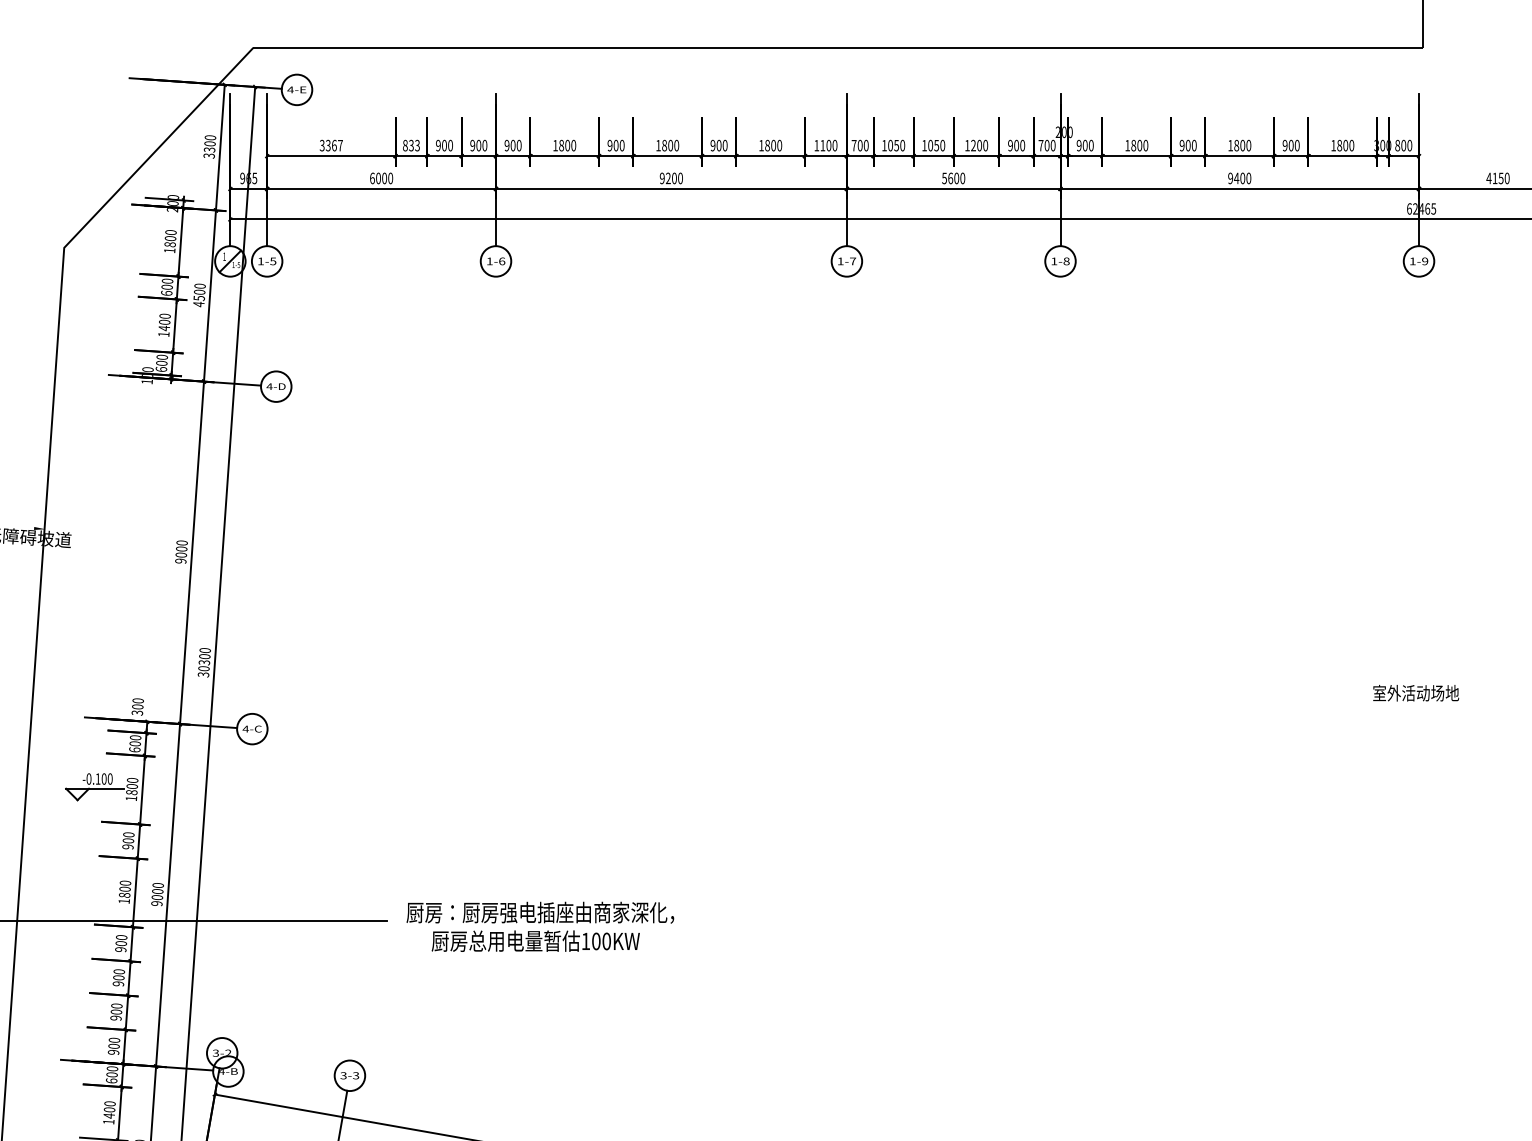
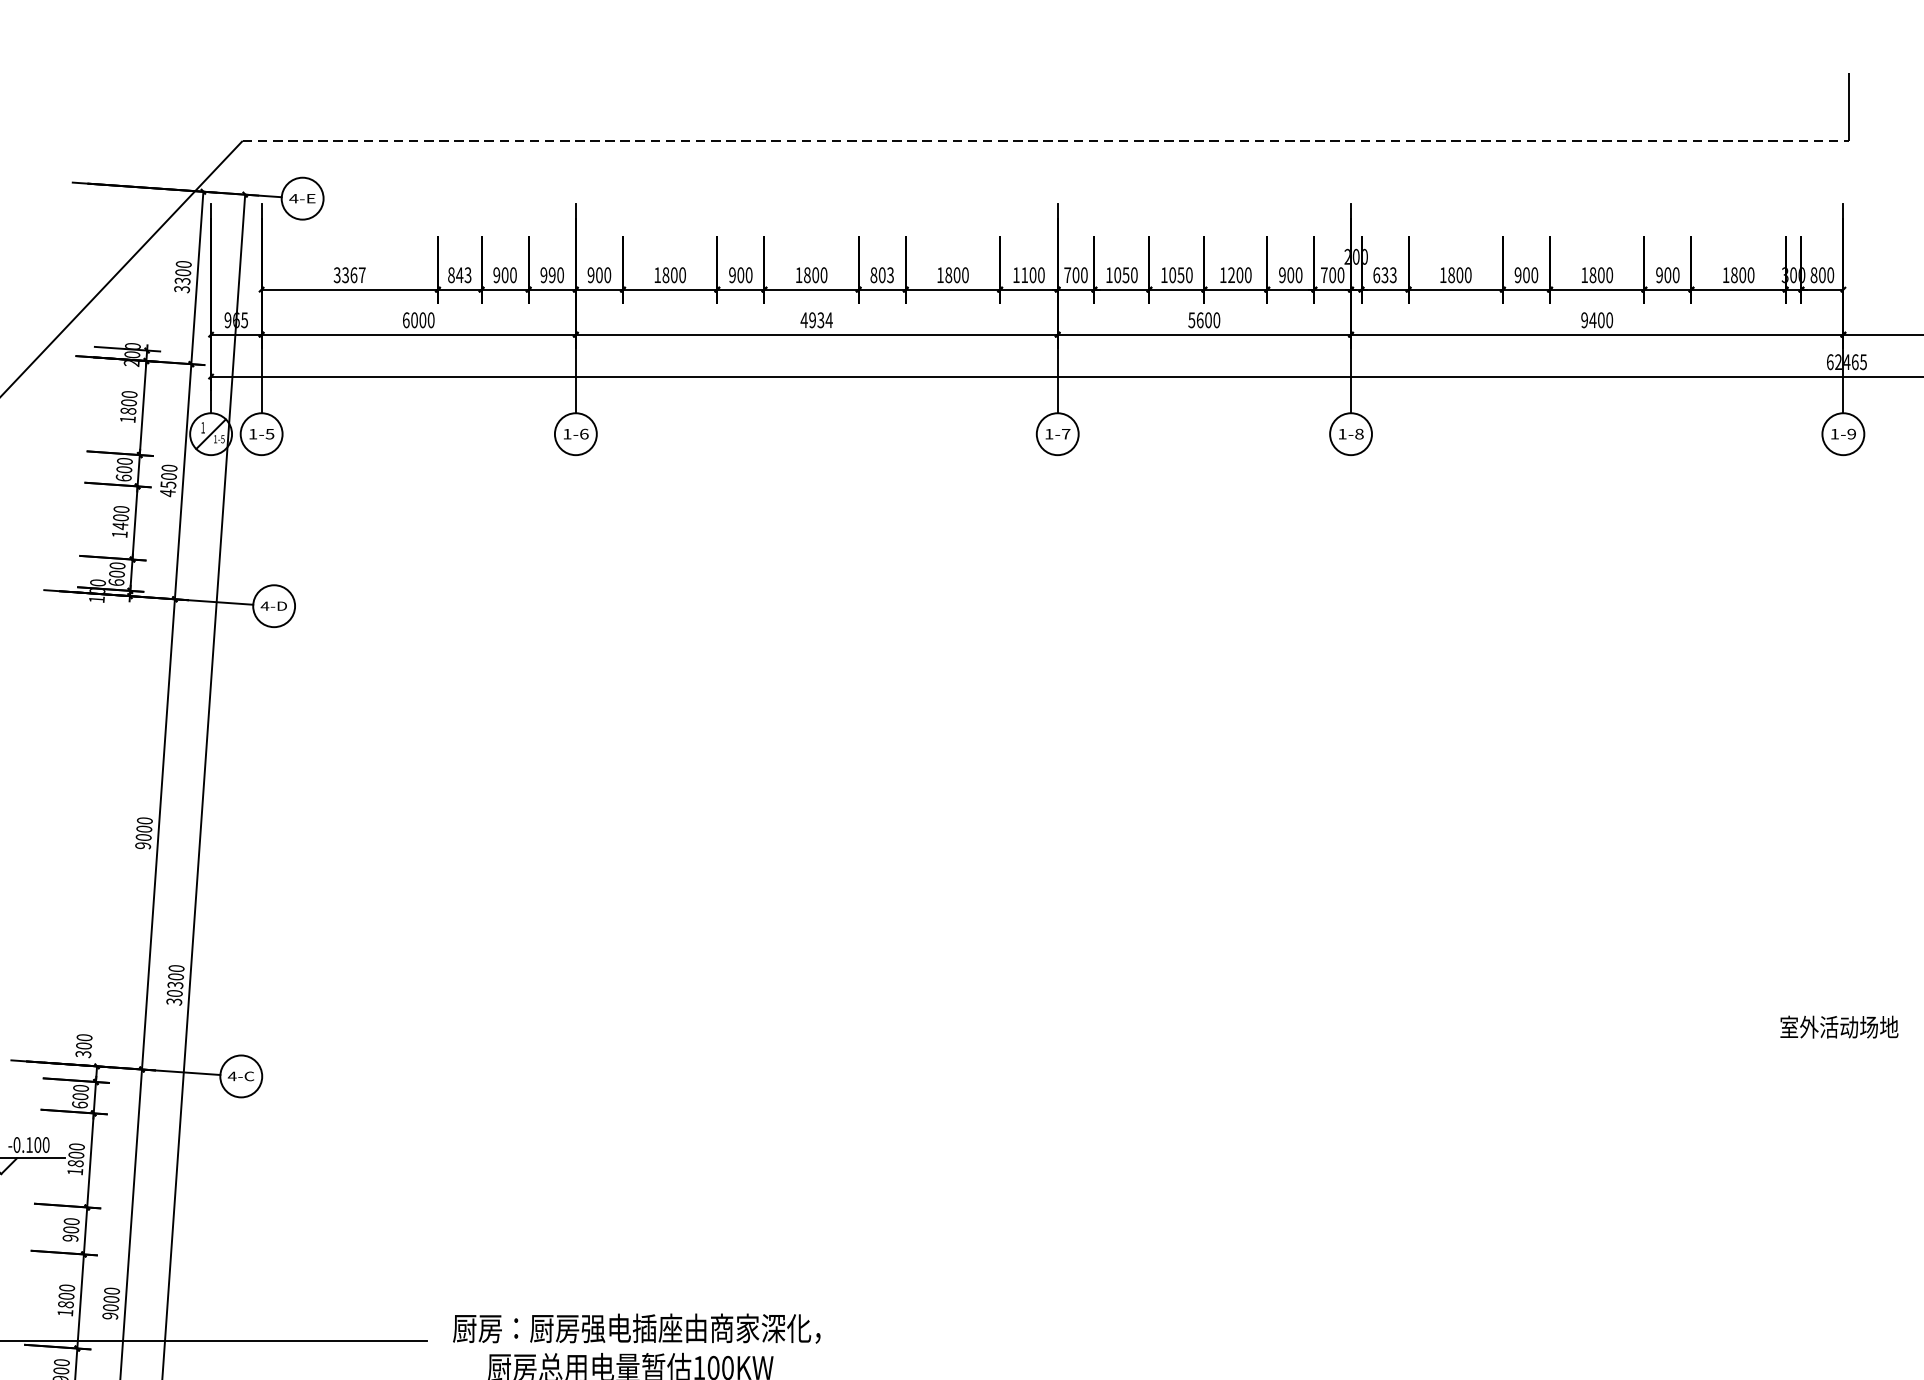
line: (838, 47) -> (1046, 140), solid -> dashed
text: (411, 145) -> (459, 275), 833 -> 843
text: (478, 145) -> (551, 275), 900 -> 990
text: (718, 145) -> (881, 275), 900 -> 803
text: (1084, 145) -> (1383, 275), 900 -> 633
text: (671, 178) -> (816, 320), 9200 -> 4934

